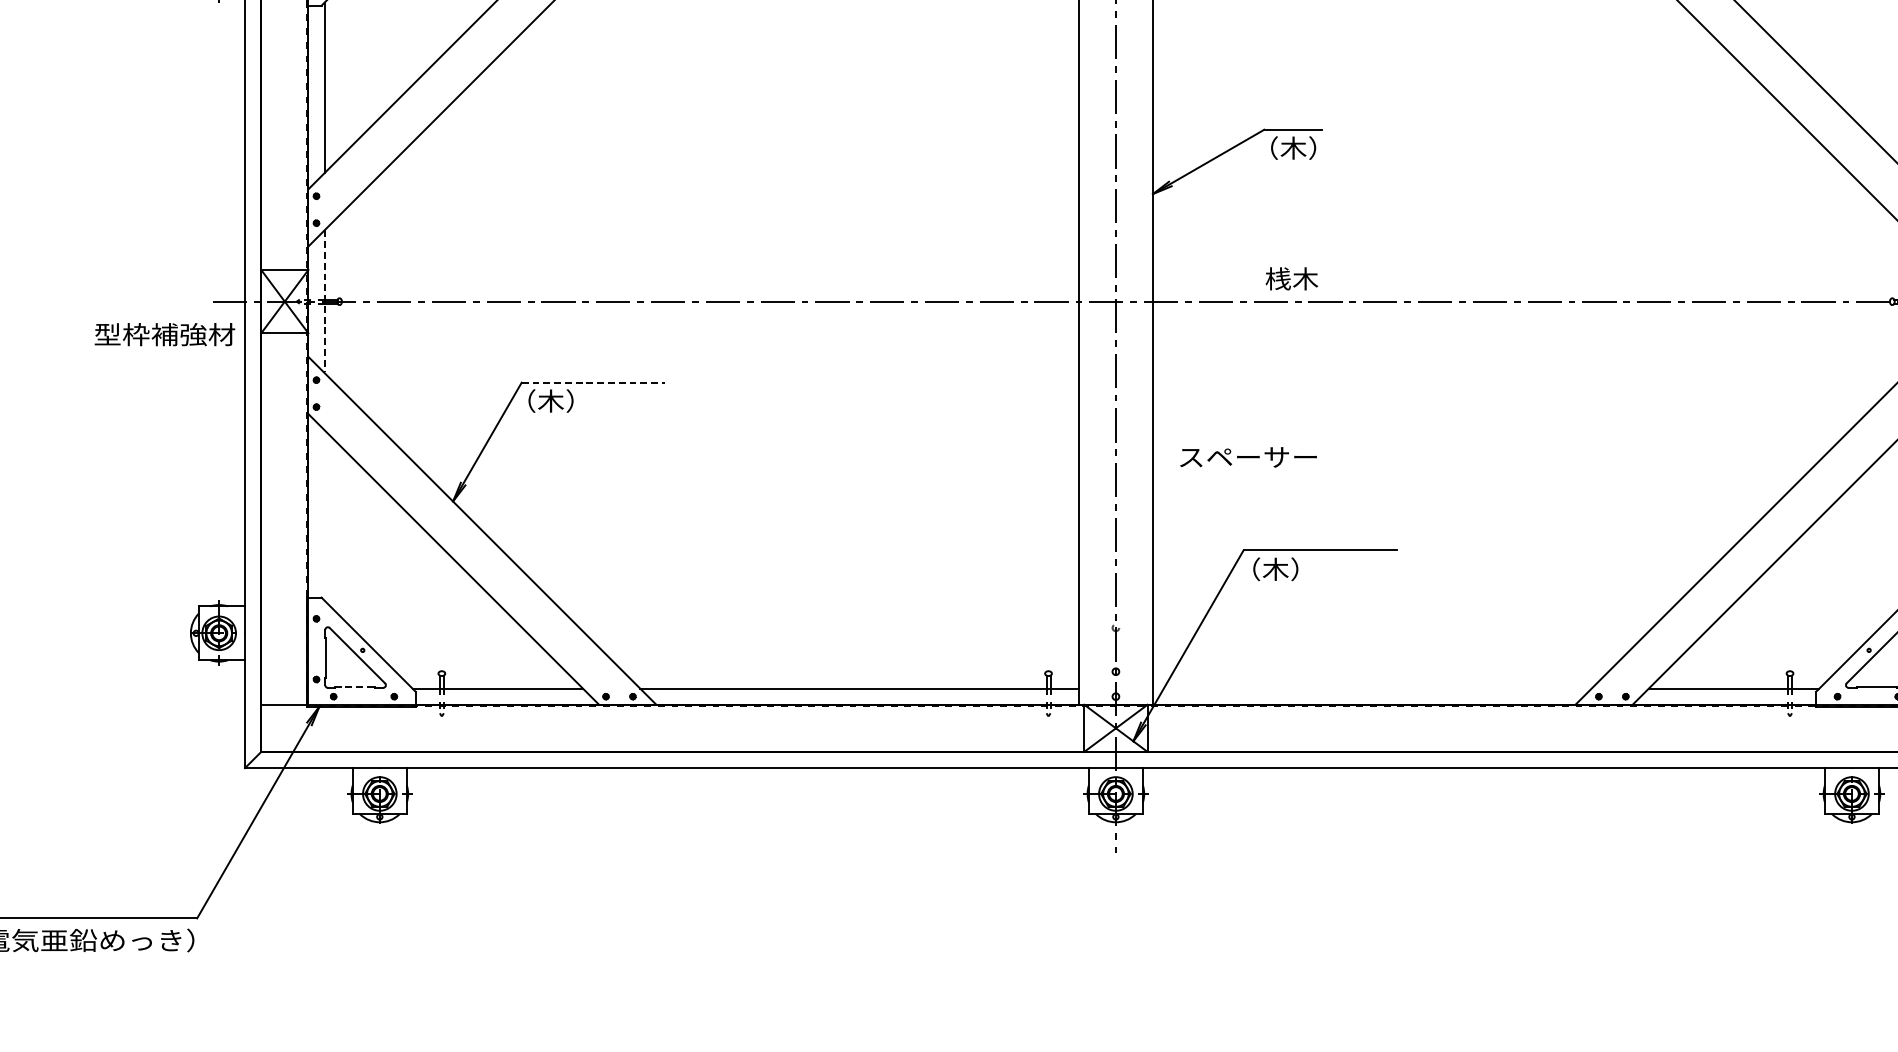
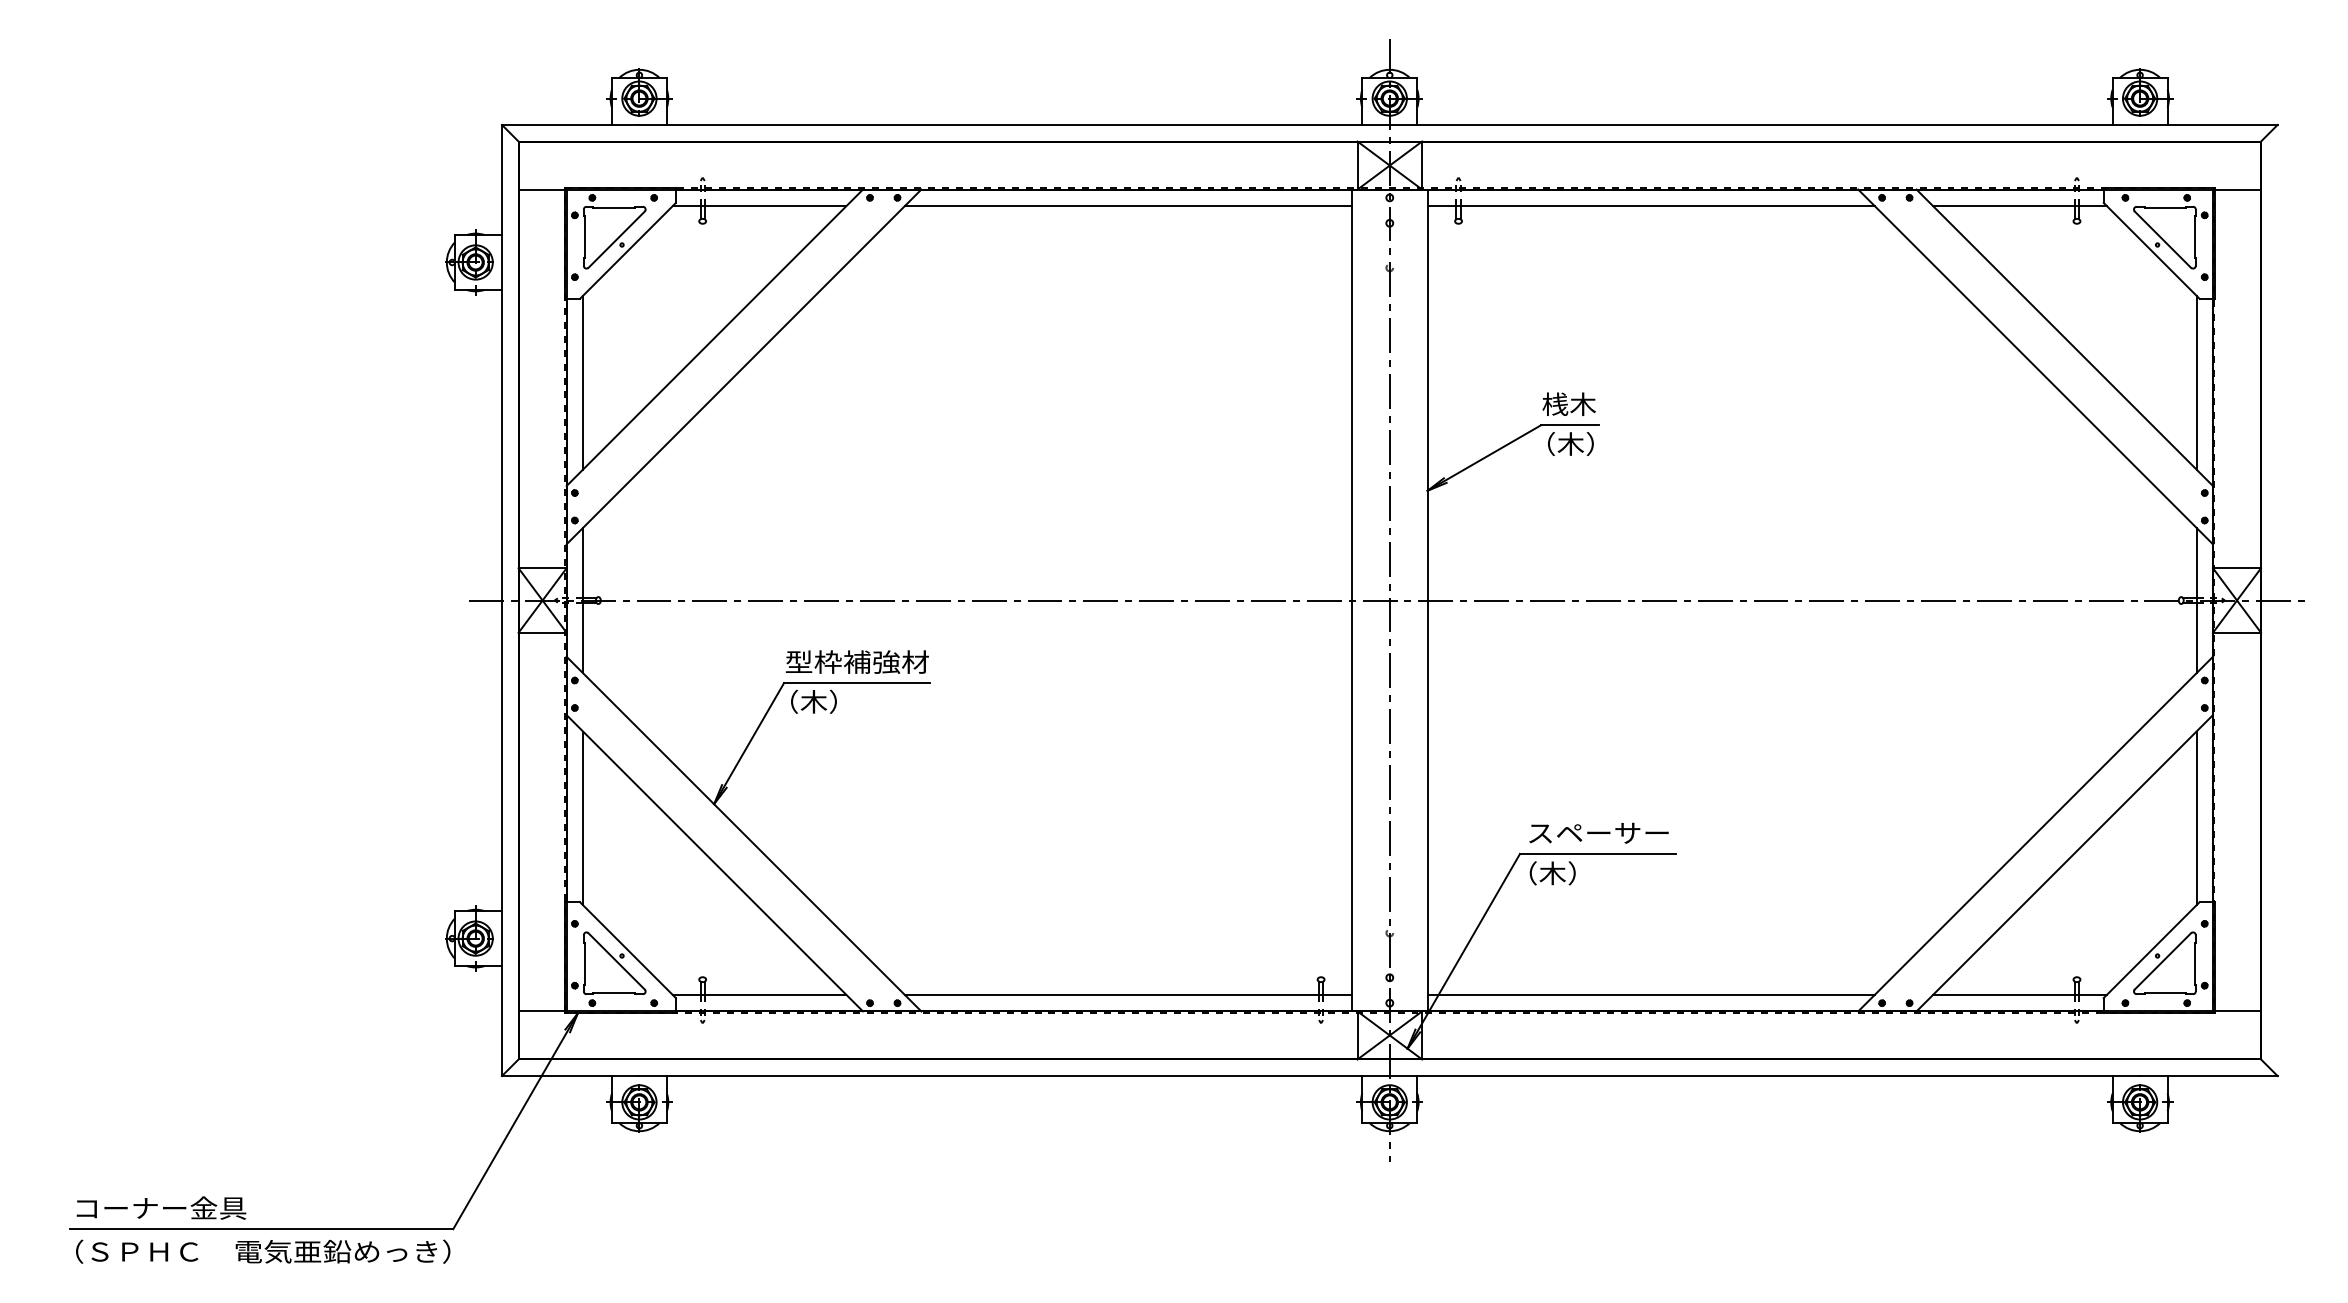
text: (1291, 278) -> (1568, 403), moved
line: (324, 301) -> (583, 600), dashed -> solid
text: (164, 334) -> (856, 661), moved
line: (592, 383) -> (856, 683), dashed -> solid
text: (1248, 456) -> (1598, 832), moved
line: (324, 515) -> (583, 818), added
line: (355, 687) -> (614, 993), dashed -> solid
line: (1371, 688) -> (1650, 994), added

